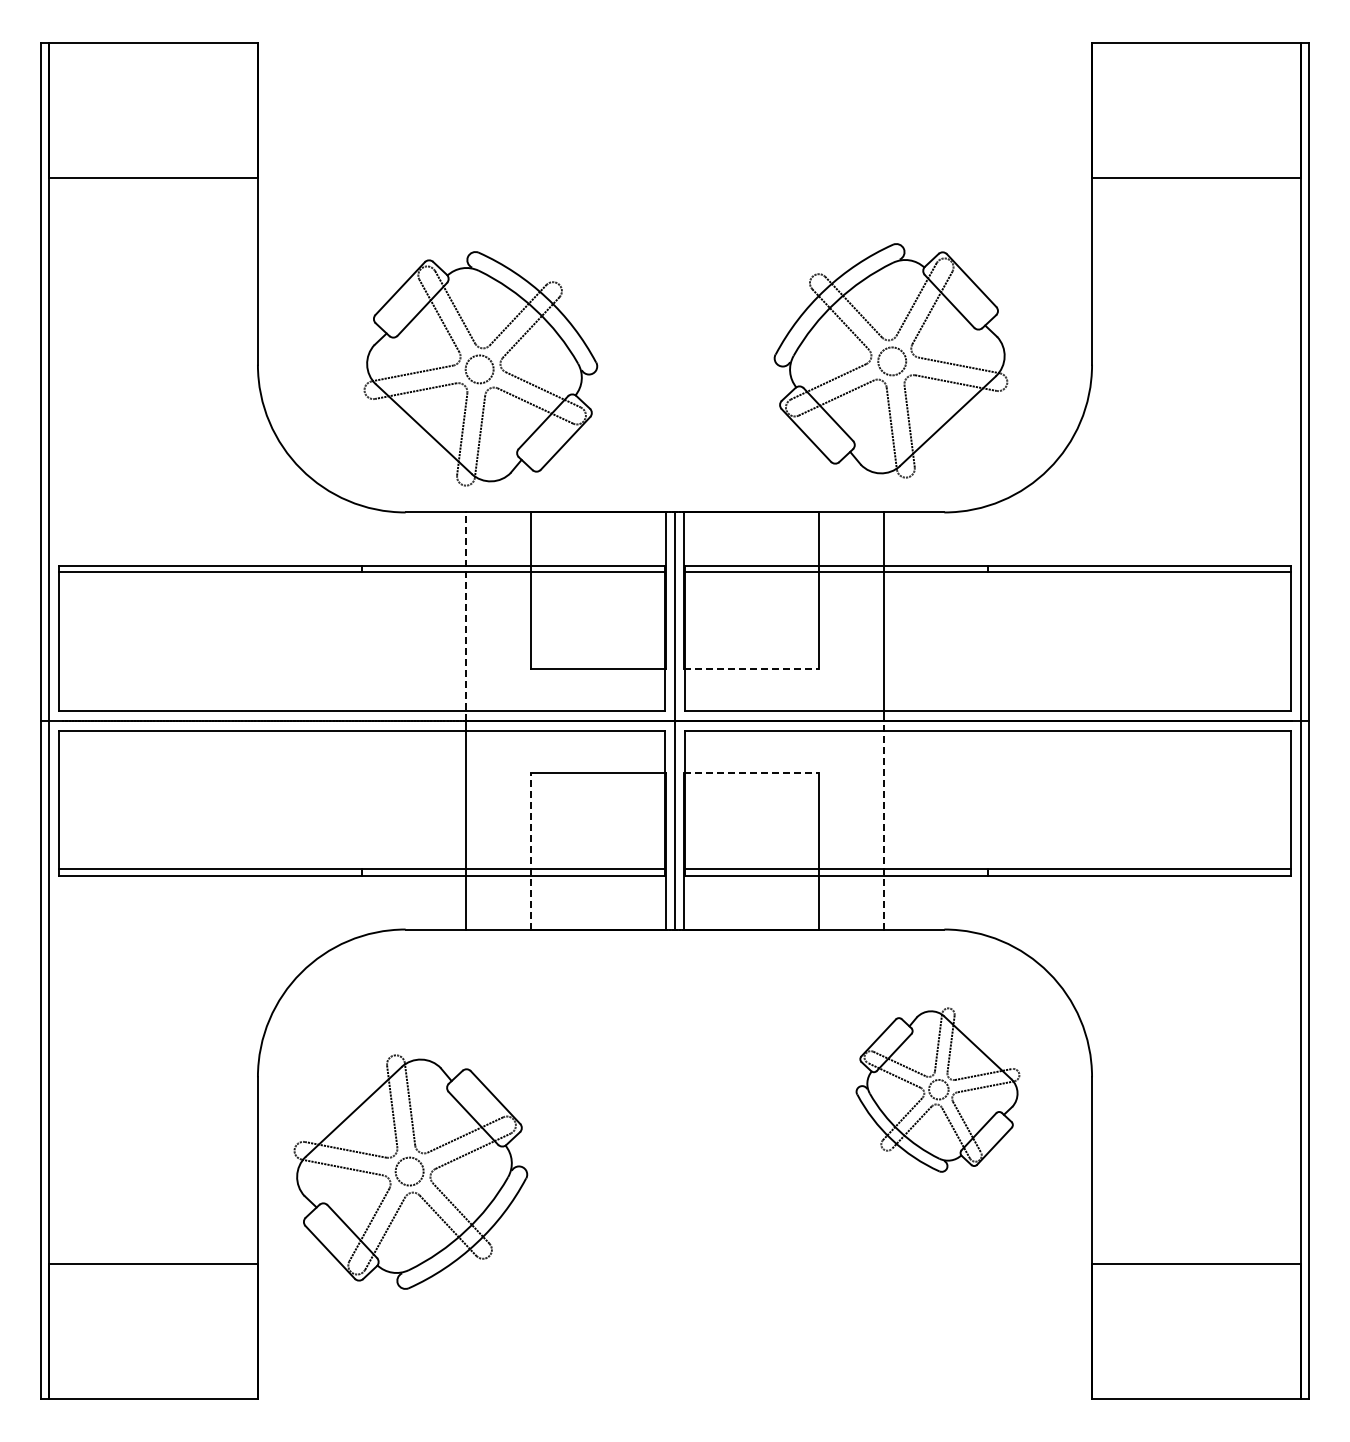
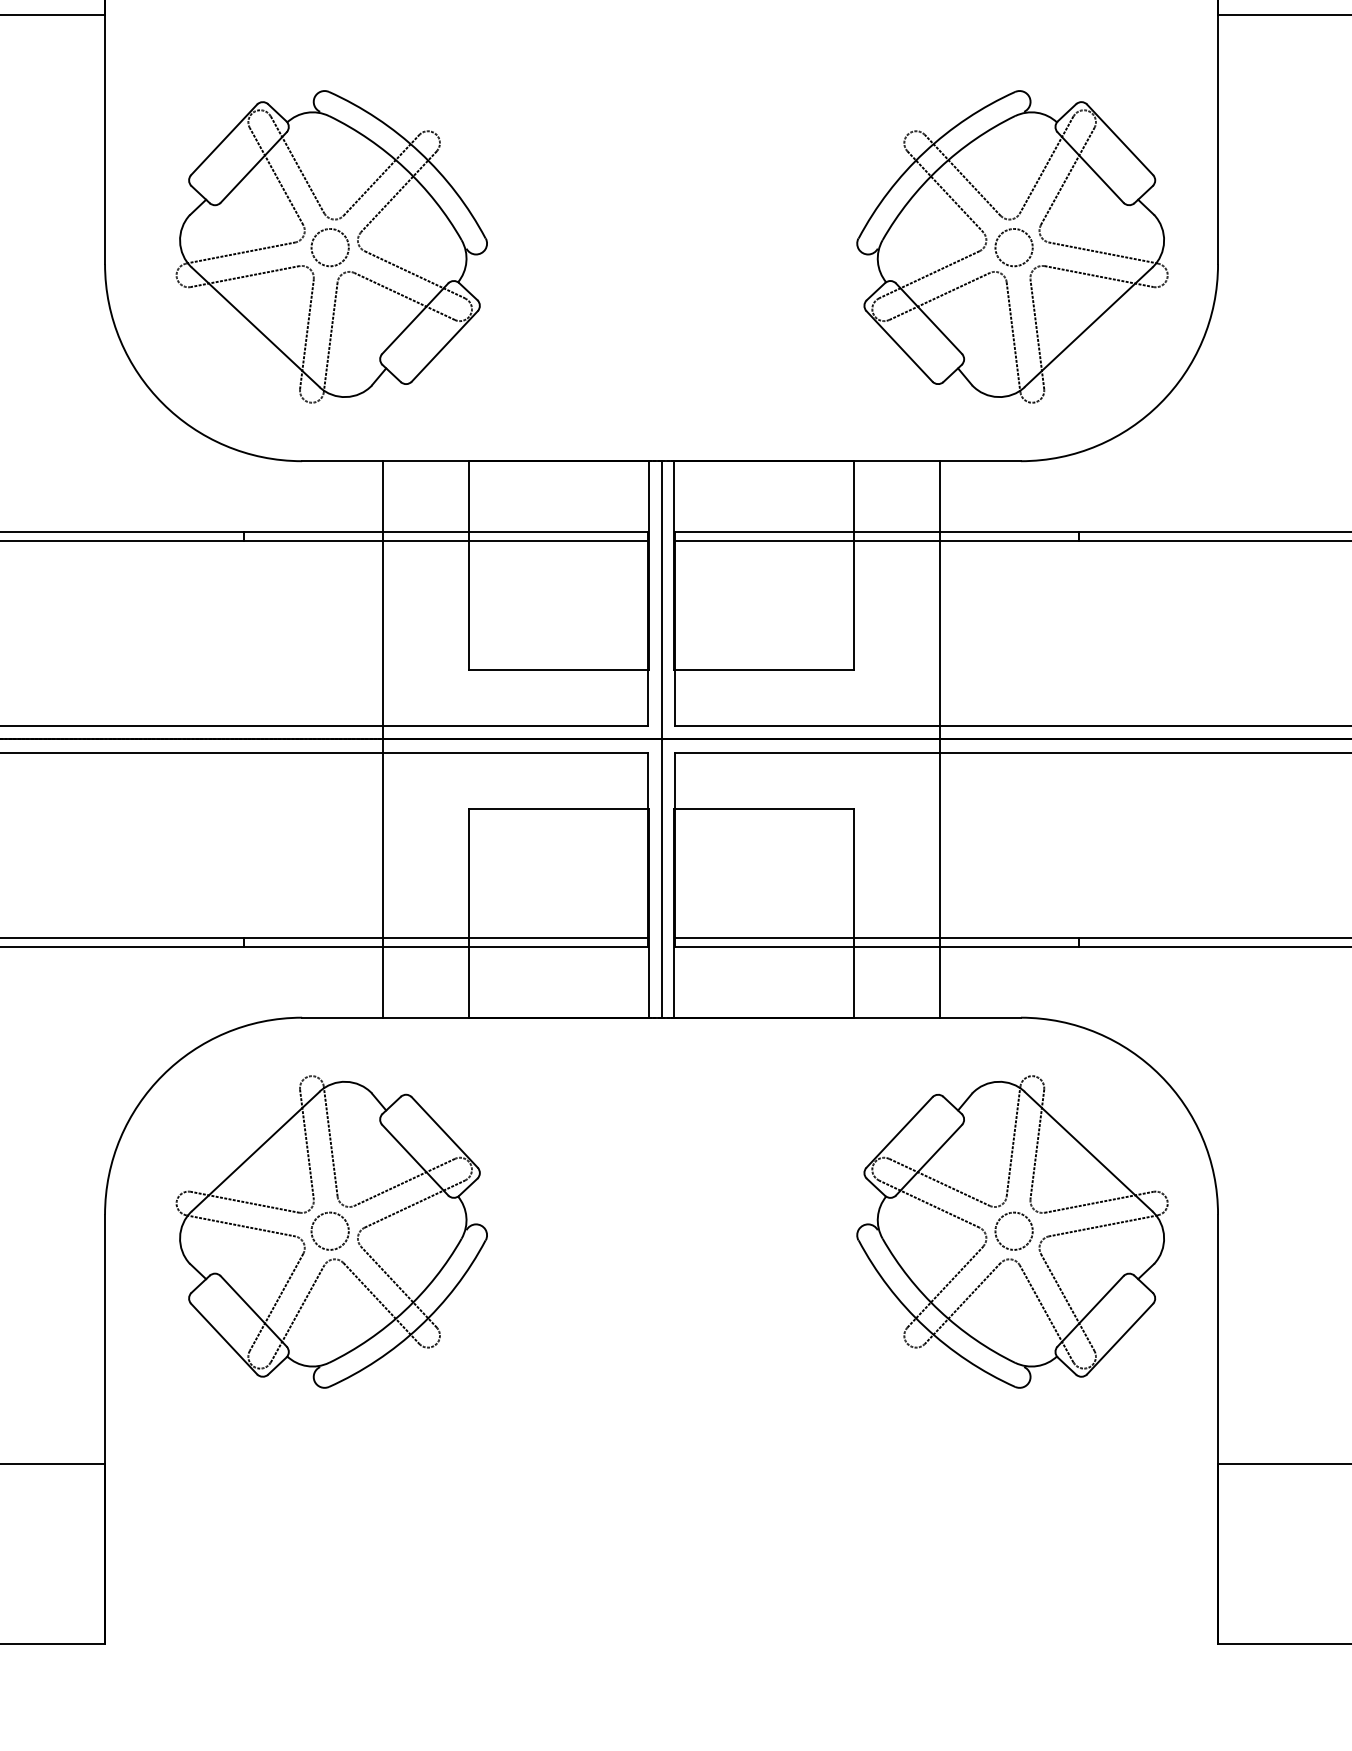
part: (890, 360) -> (1011, 246), moved
part: (480, 368) -> (331, 246), moved
line: (466, 616) -> (383, 600), dashed -> solid
line: (752, 668) -> (764, 669), dashed -> solid
line: (752, 773) -> (764, 809), dashed -> solid
line: (883, 824) -> (939, 877), dashed -> solid
line: (531, 850) -> (470, 912), dashed -> solid
part: (937, 1089) -> (1011, 1231), size x1.43
part: (410, 1171) -> (331, 1231), moved

